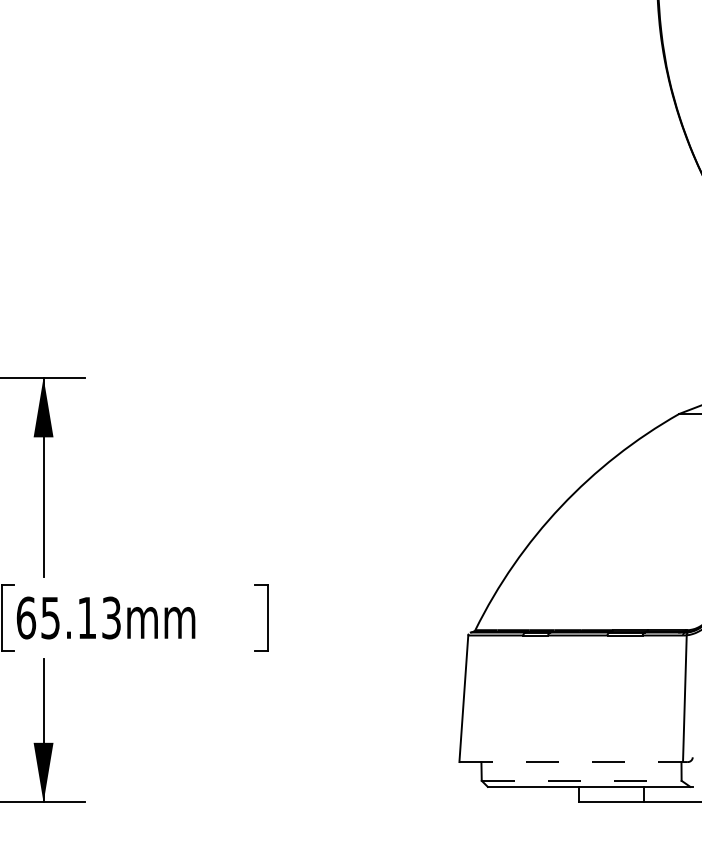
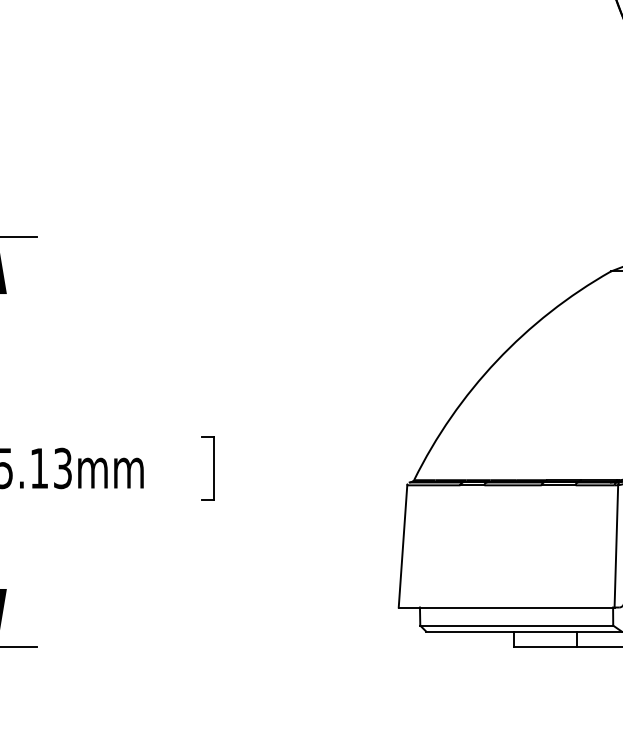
line: (571, 762) -> (506, 607), dashed -> solid
line: (581, 780) -> (516, 625), dashed -> solid

